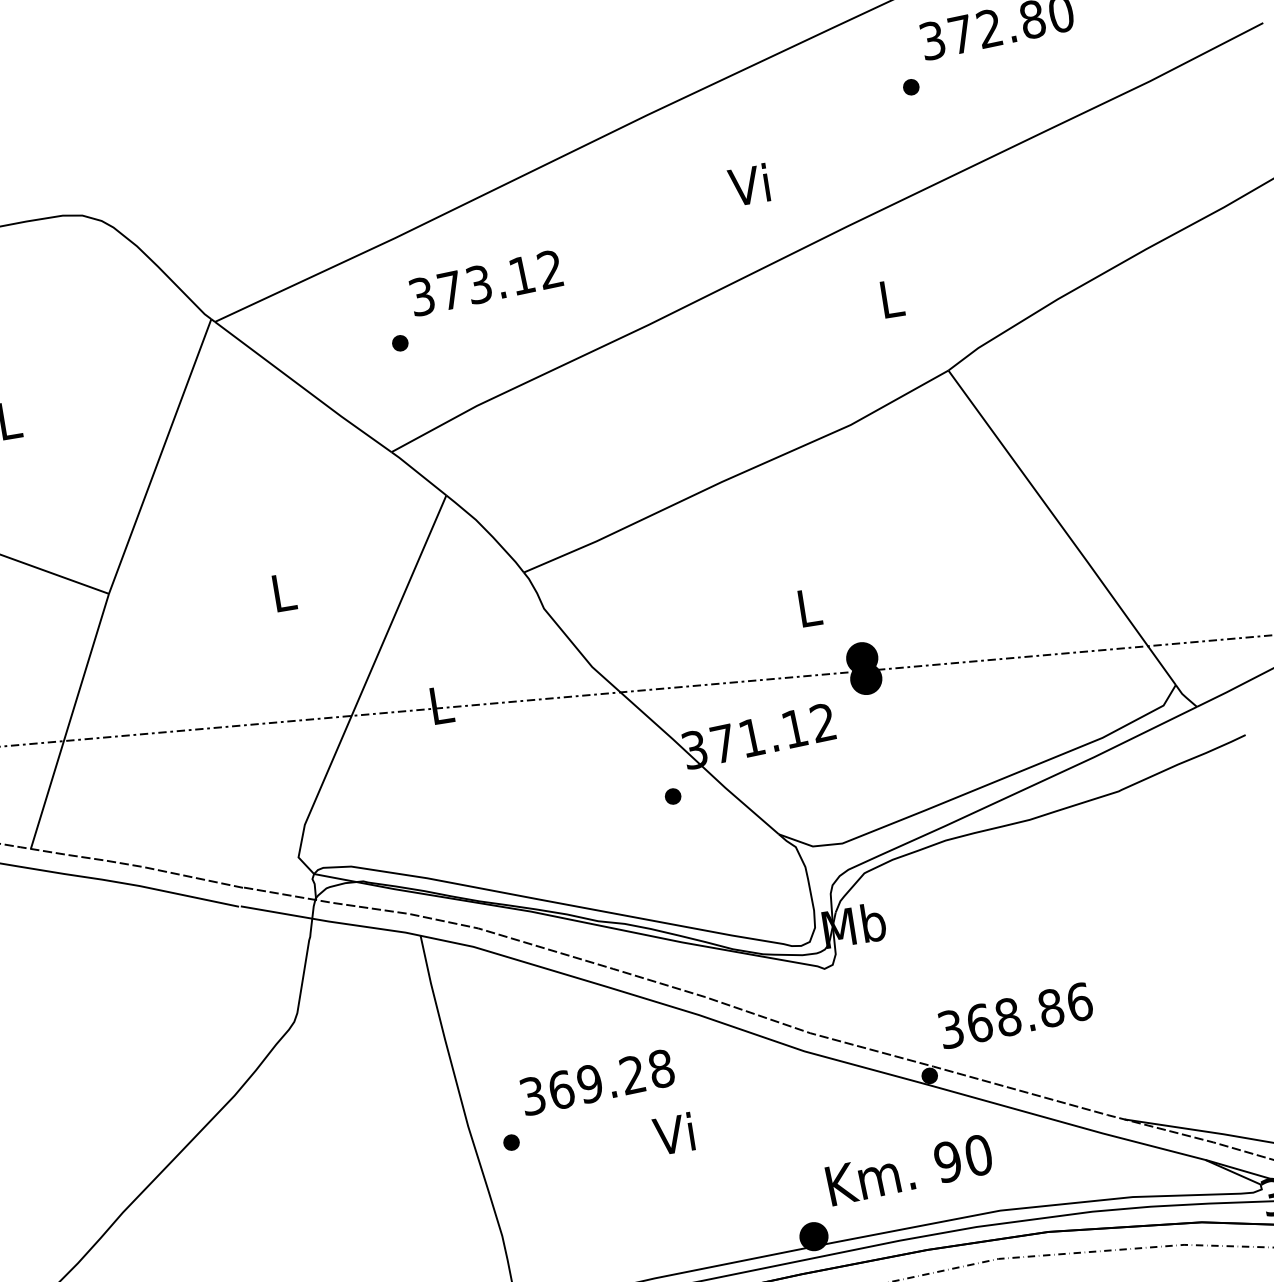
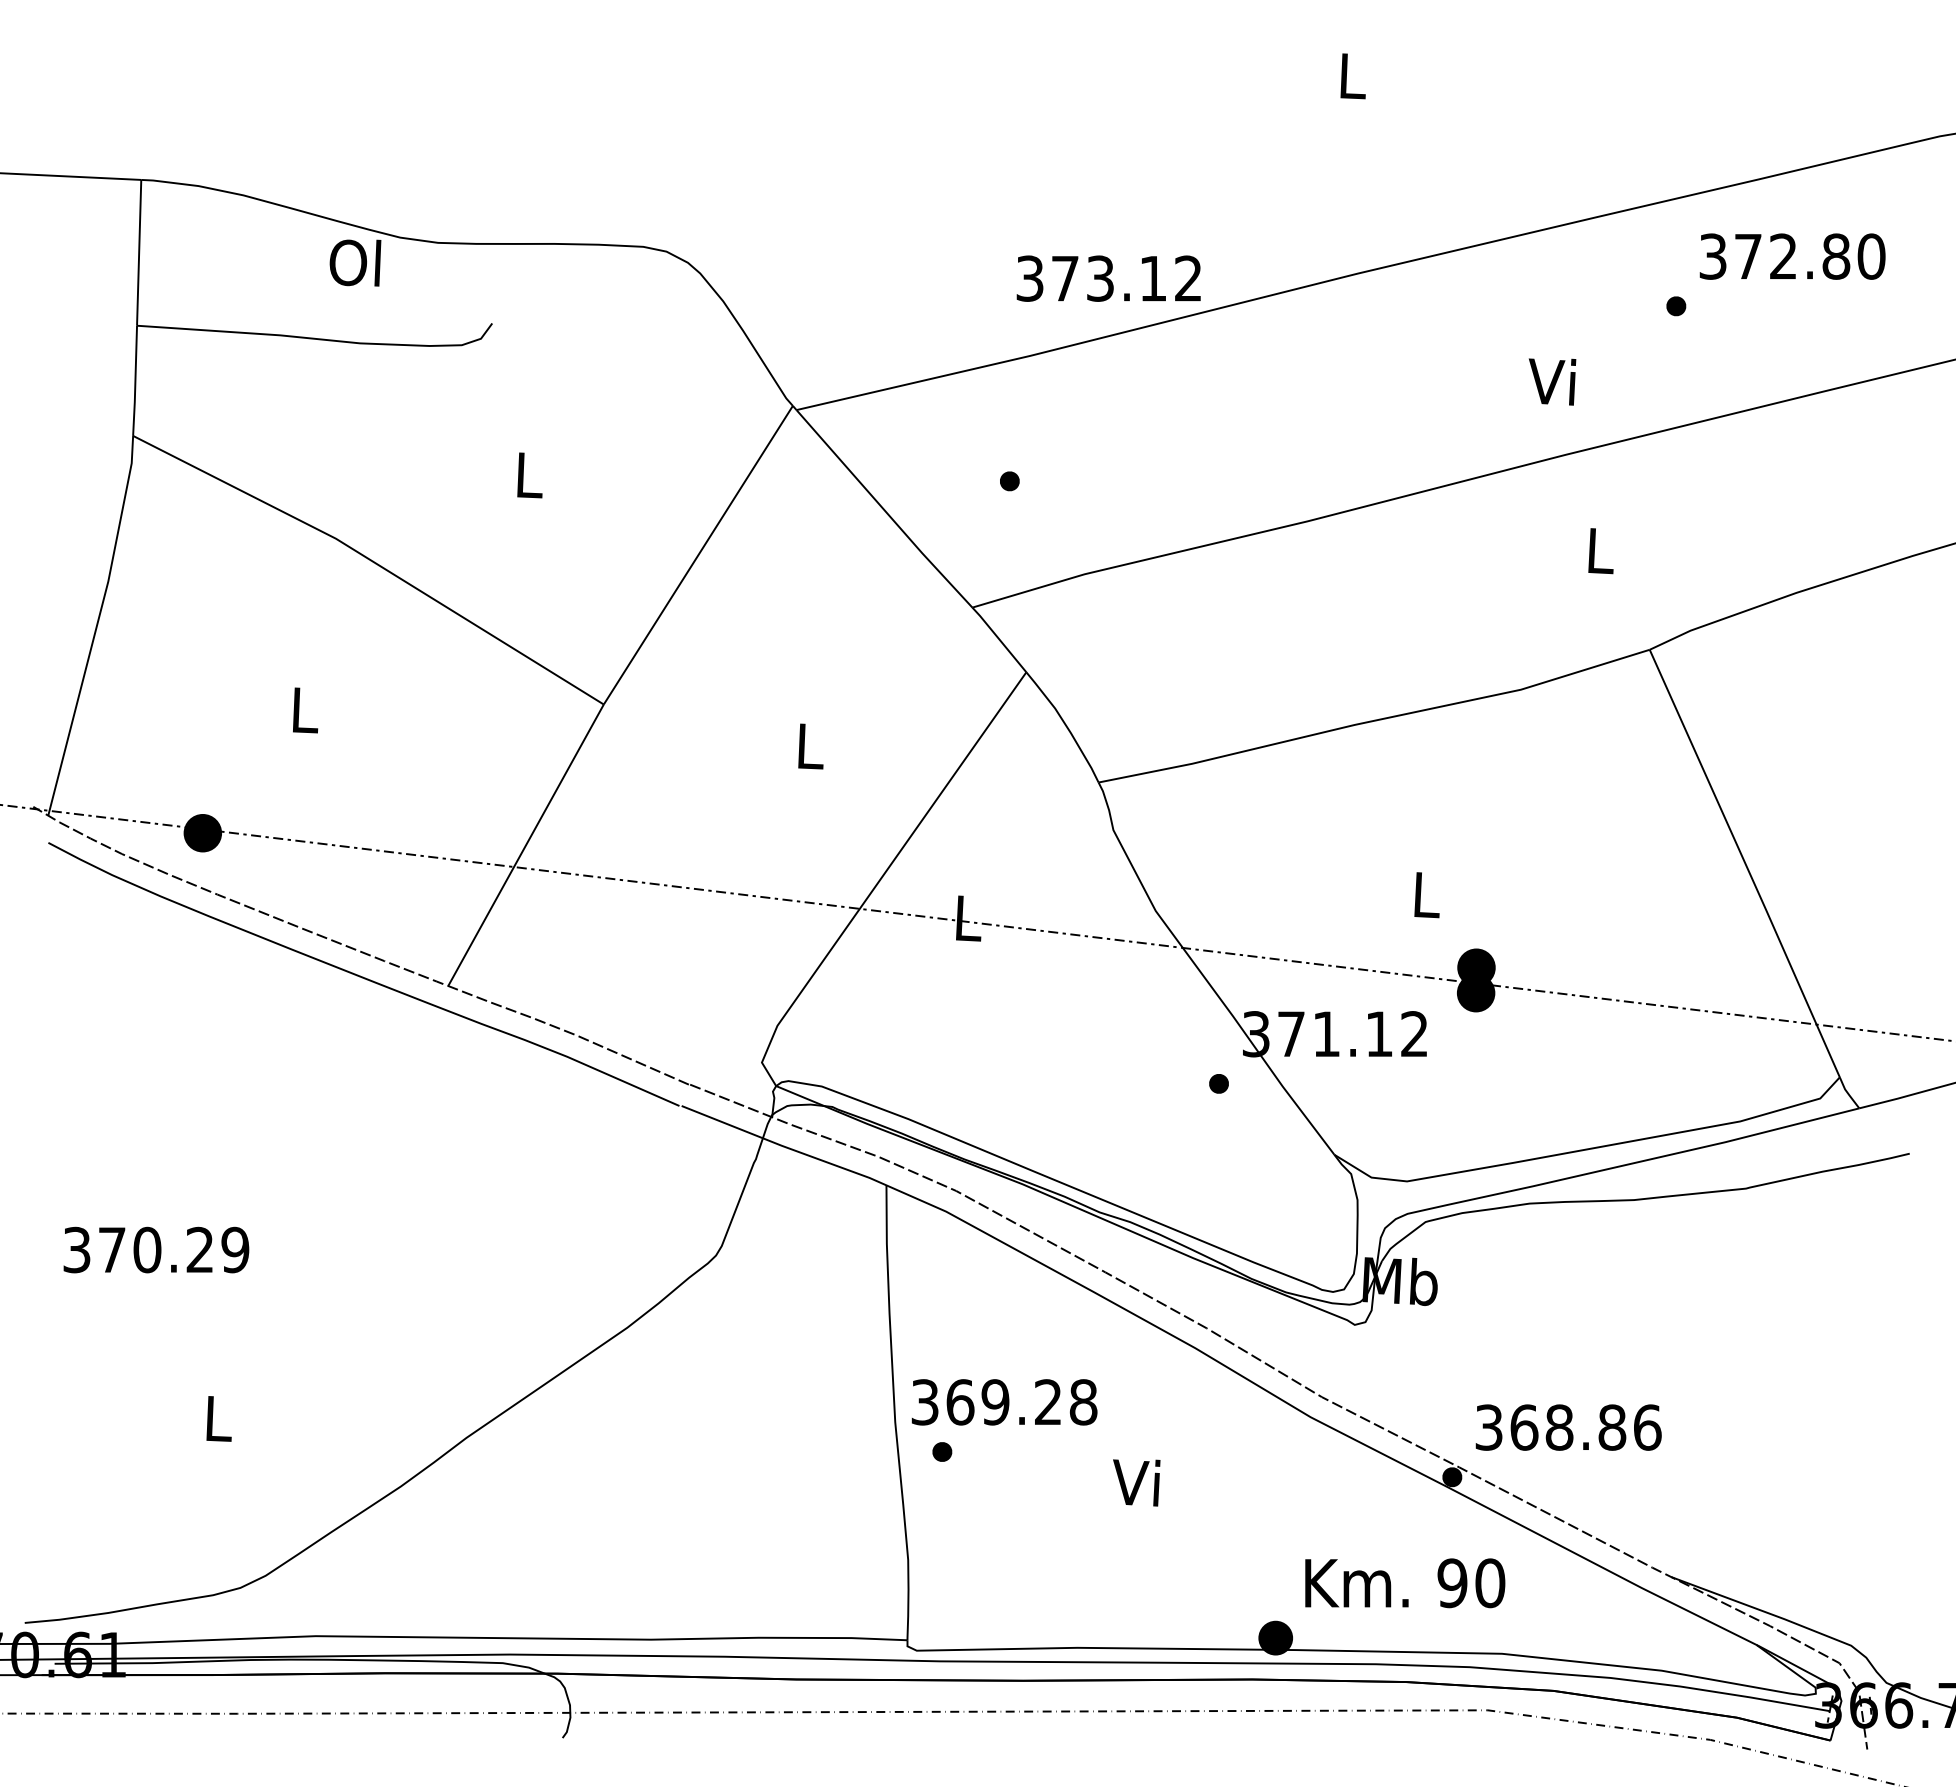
text: (749, 185) -> (1552, 381), moved
text: (485, 283) -> (1108, 278), moved
text: (597, 1082) -> (1004, 1402), moved

